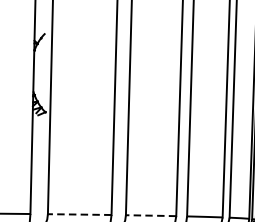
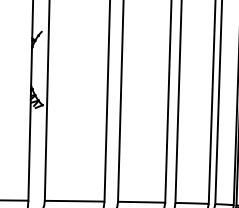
line: (79, 214) -> (74, 201), dashed -> solid
line: (150, 215) -> (141, 202), dashed -> solid

